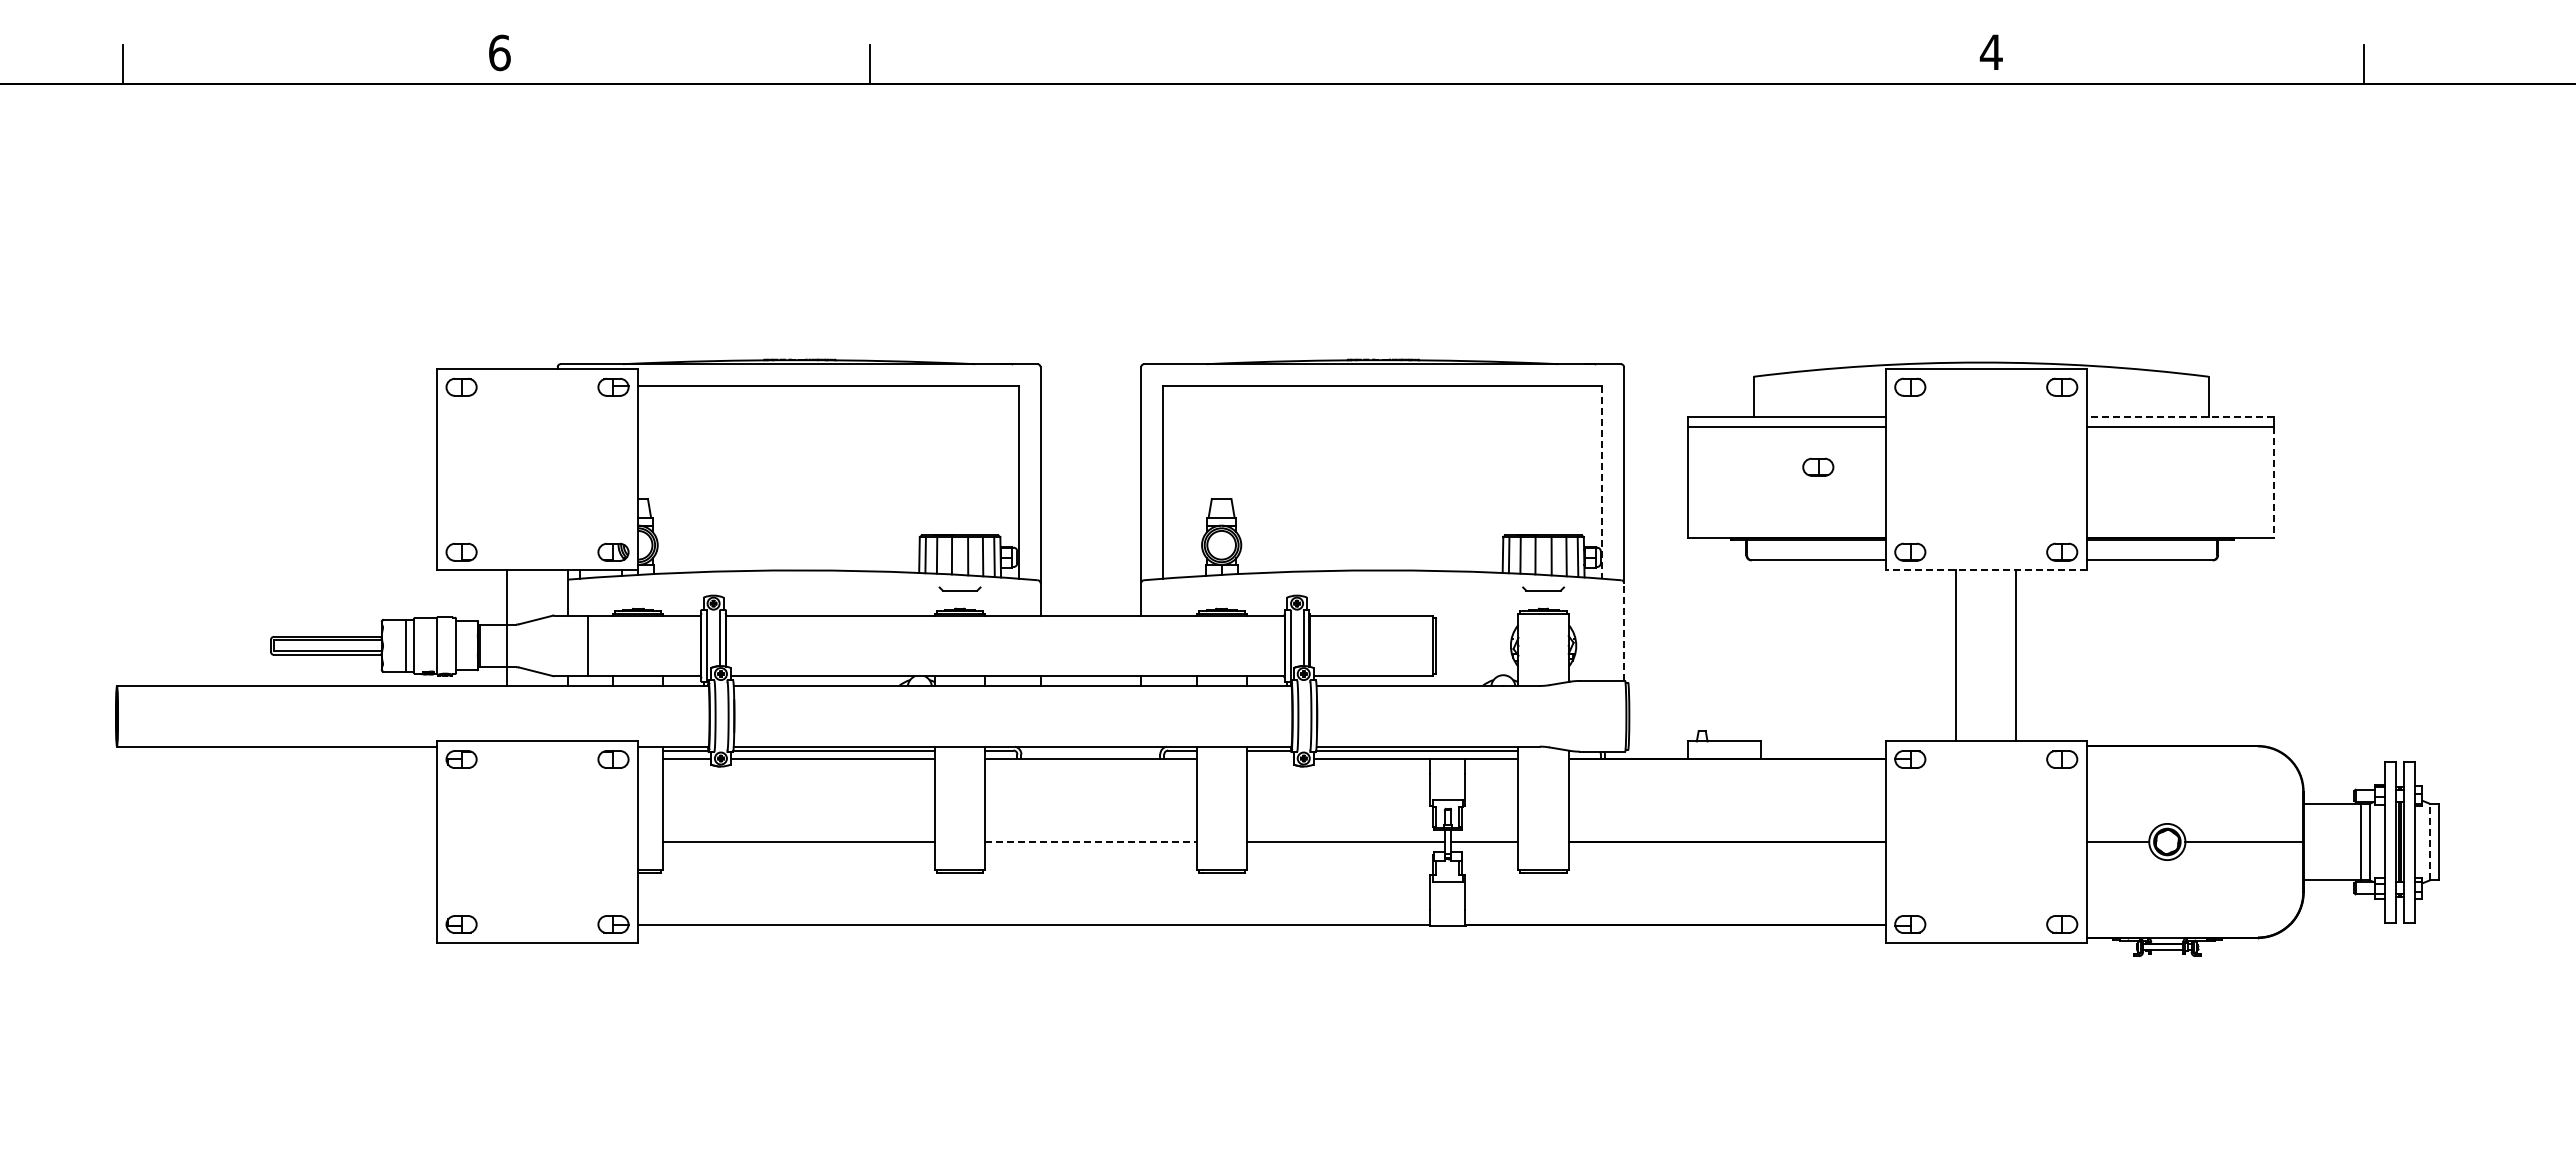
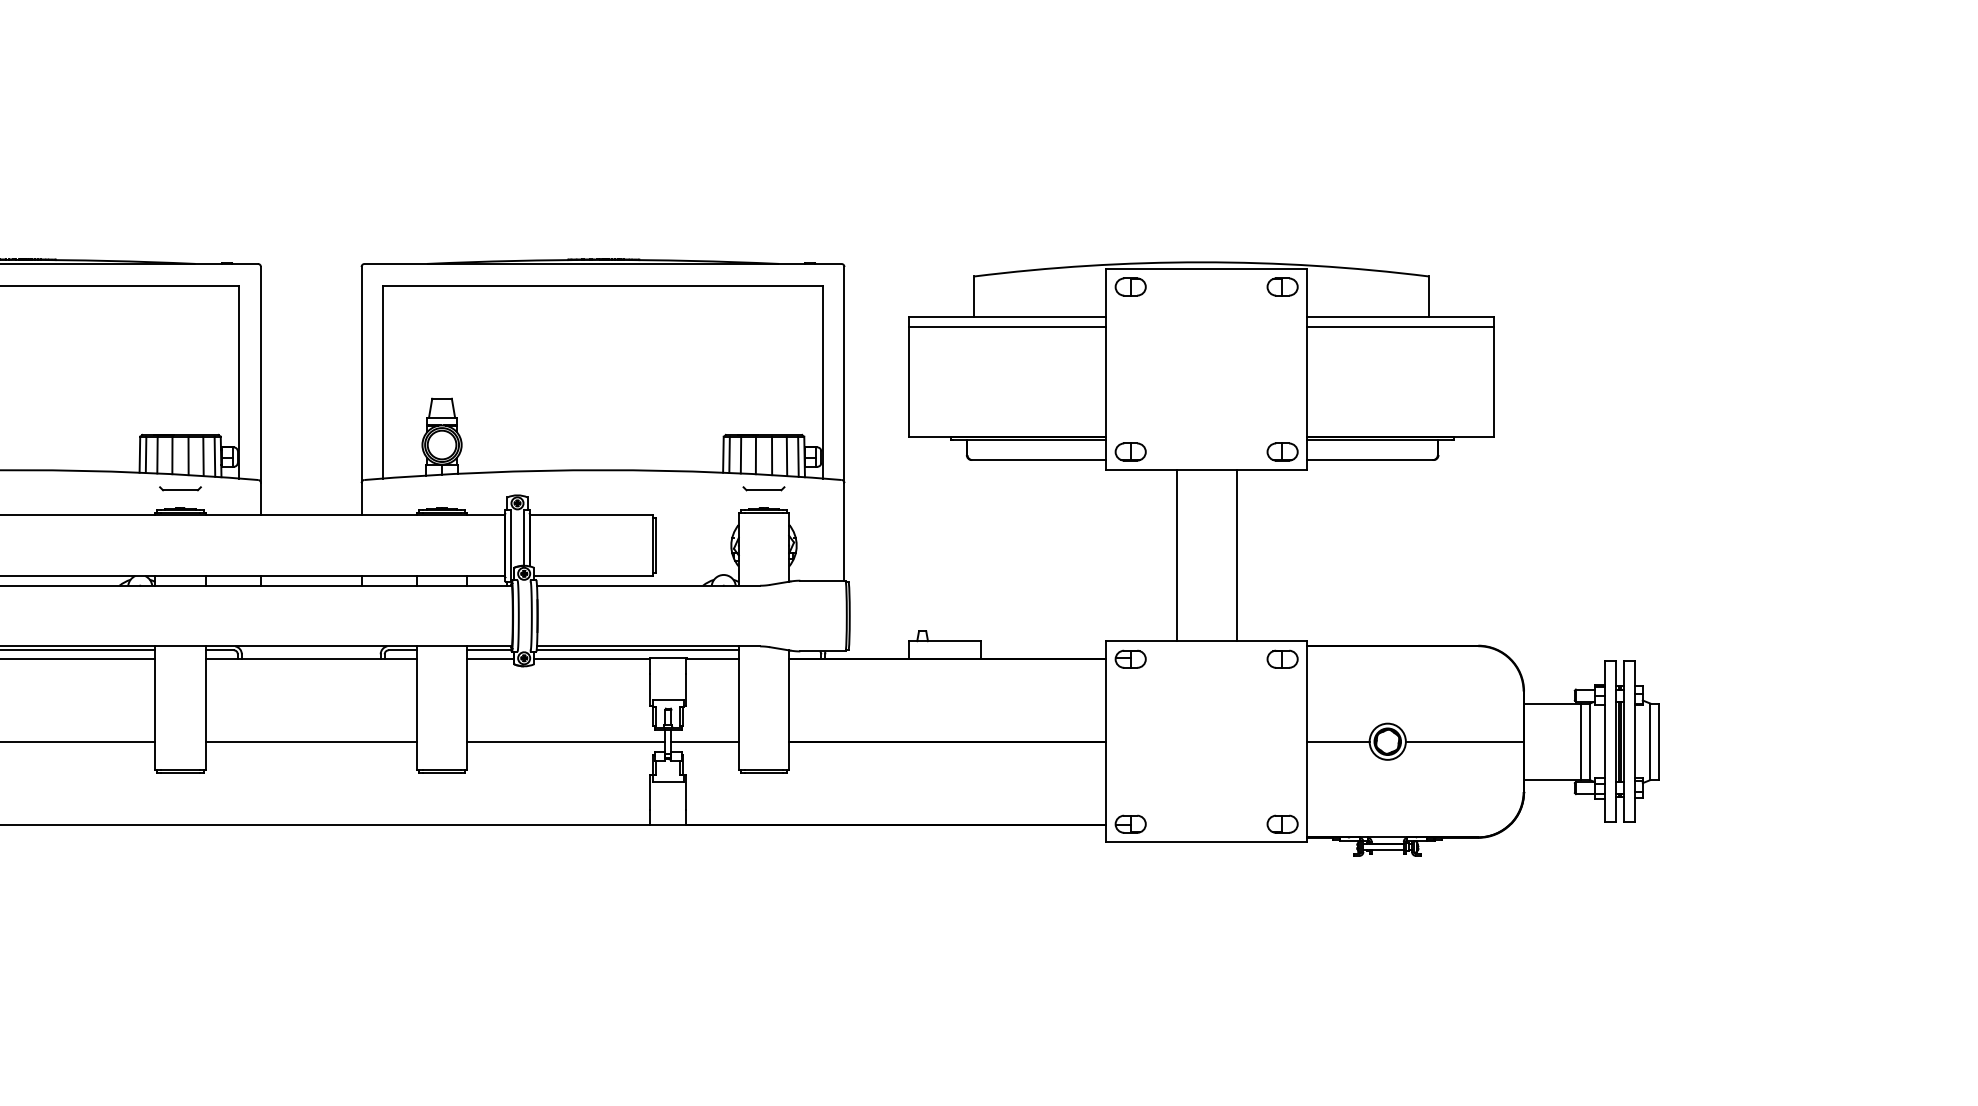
line: (2180, 416) -> (1400, 316), dashed -> solid
part: (1818, 466) -> (1038, 366), removed
line: (1602, 482) -> (822, 382), dashed -> solid
line: (2274, 482) -> (1494, 382), dashed -> solid
line: (1986, 570) -> (1206, 470), dashed -> solid
line: (1624, 632) -> (844, 532), dashed -> solid
line: (1269, 759) -> (489, 659), added
line: (2429, 841) -> (1649, 741), dashed -> solid
line: (1090, 842) -> (310, 742), dashed -> solid

